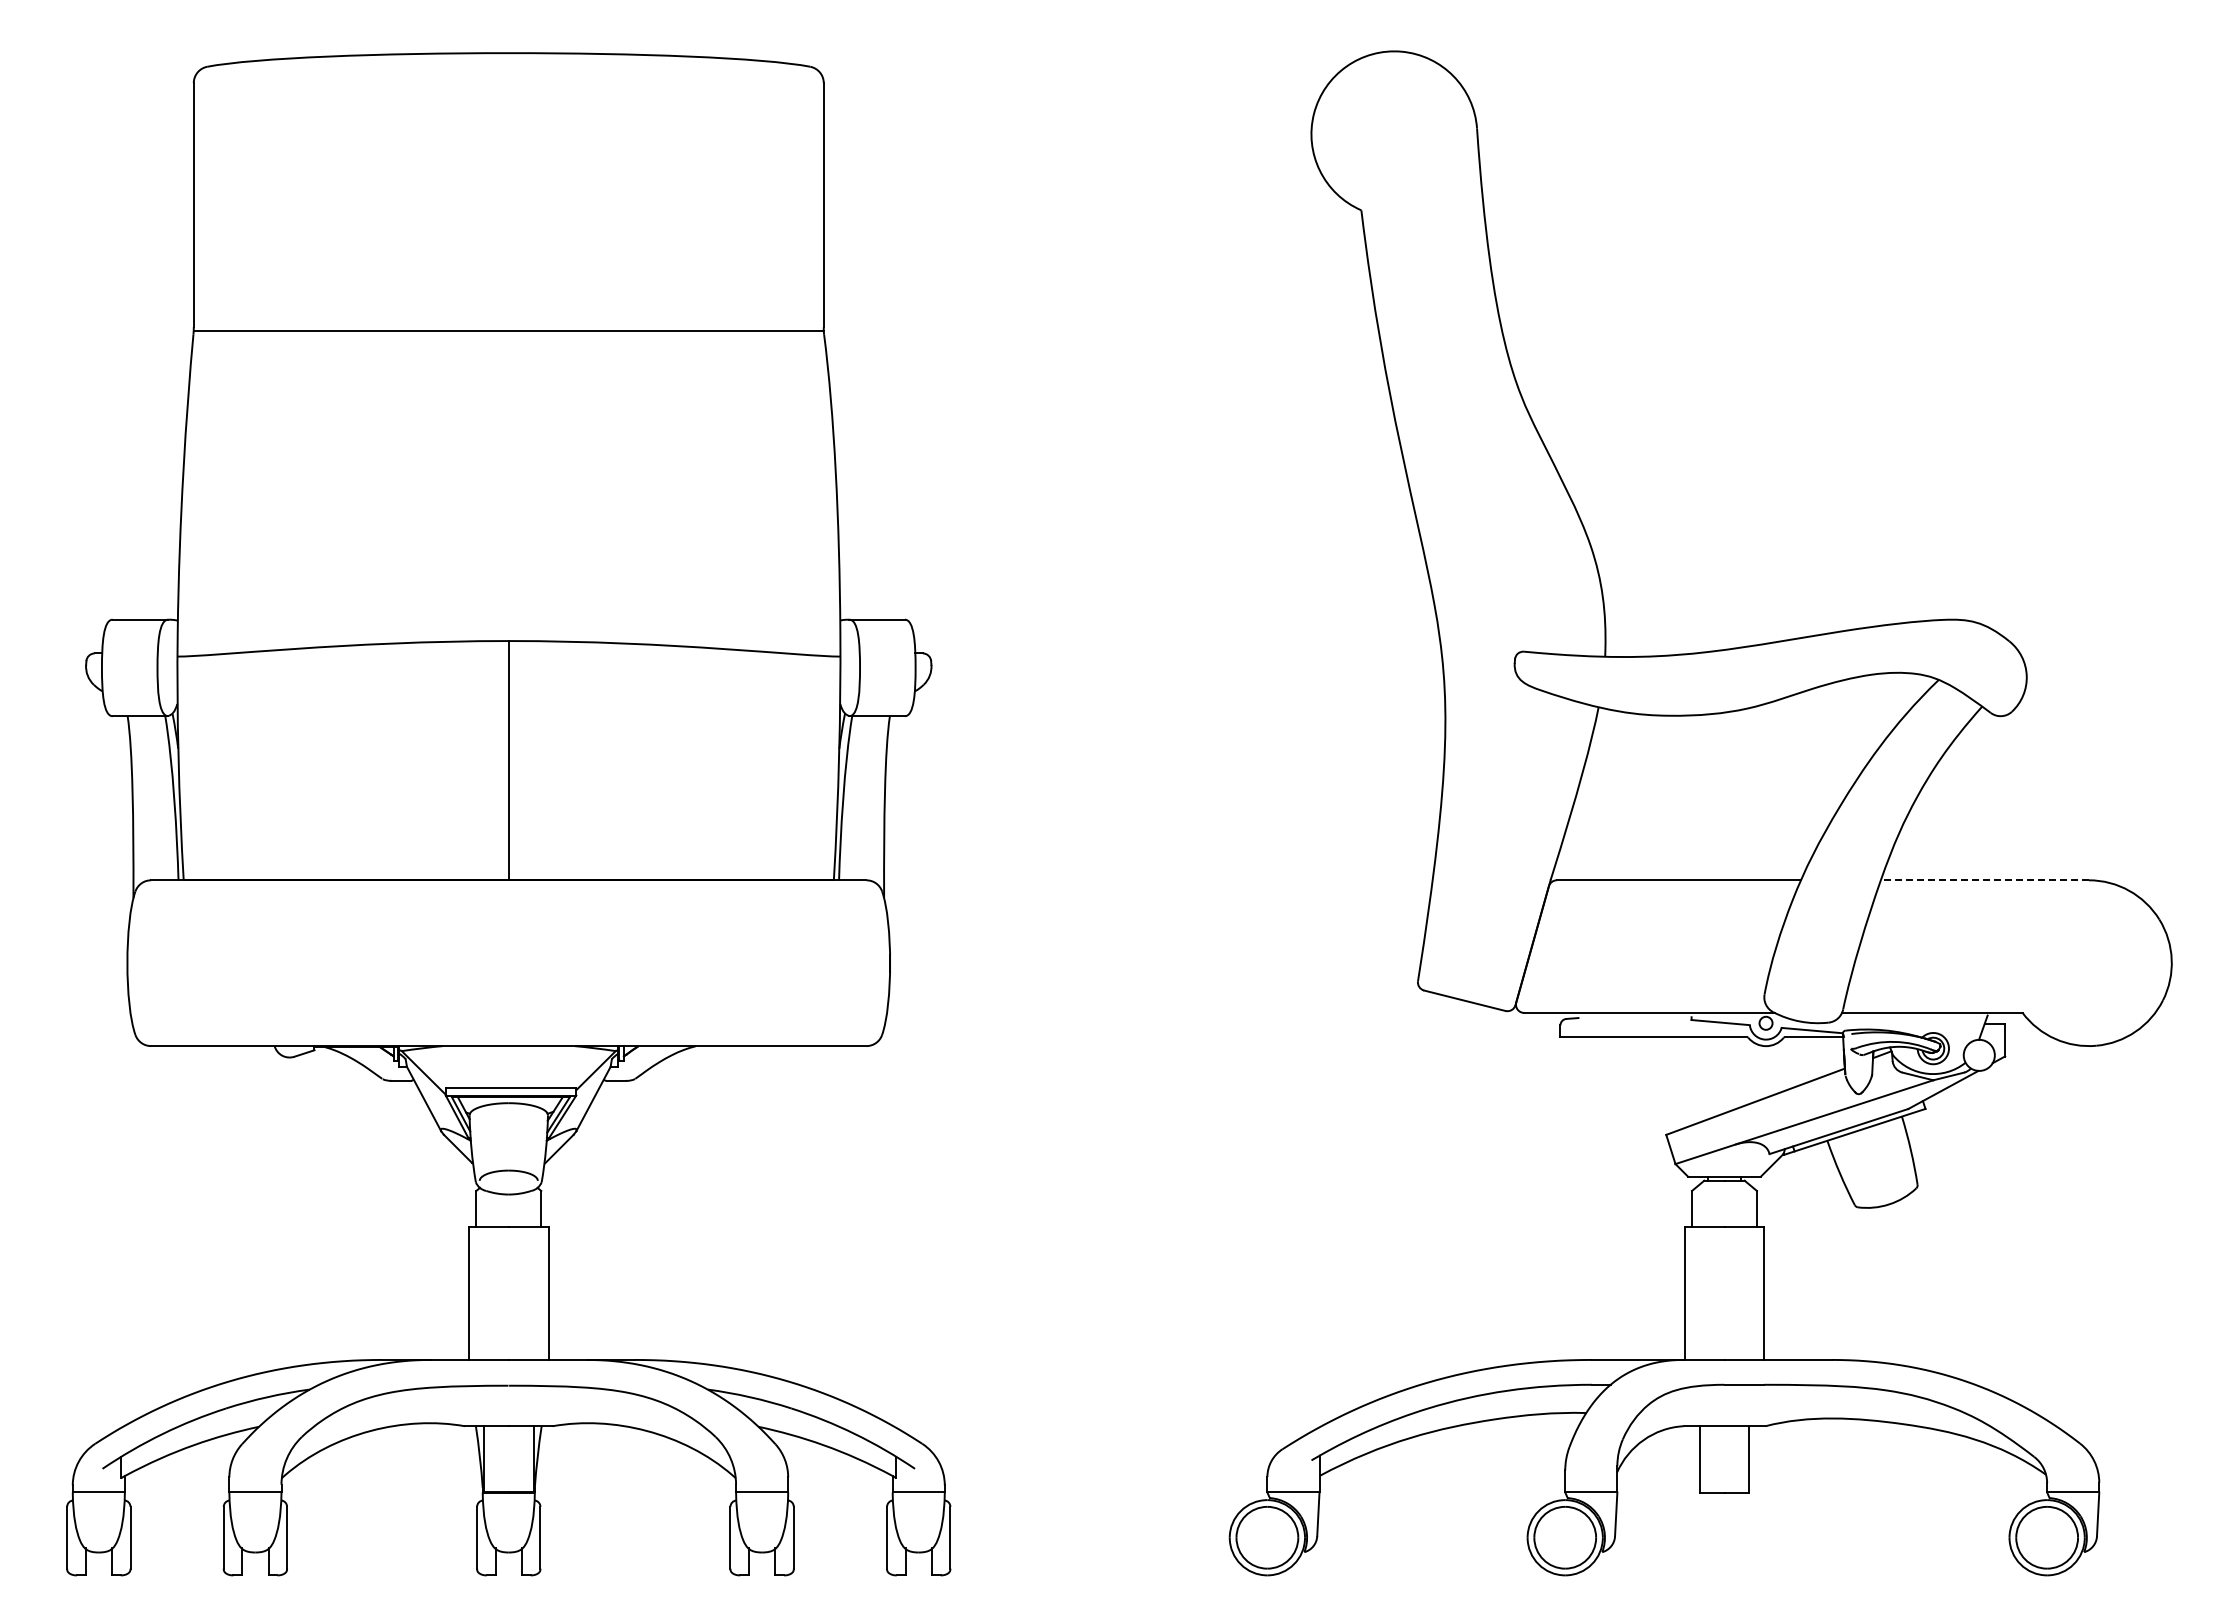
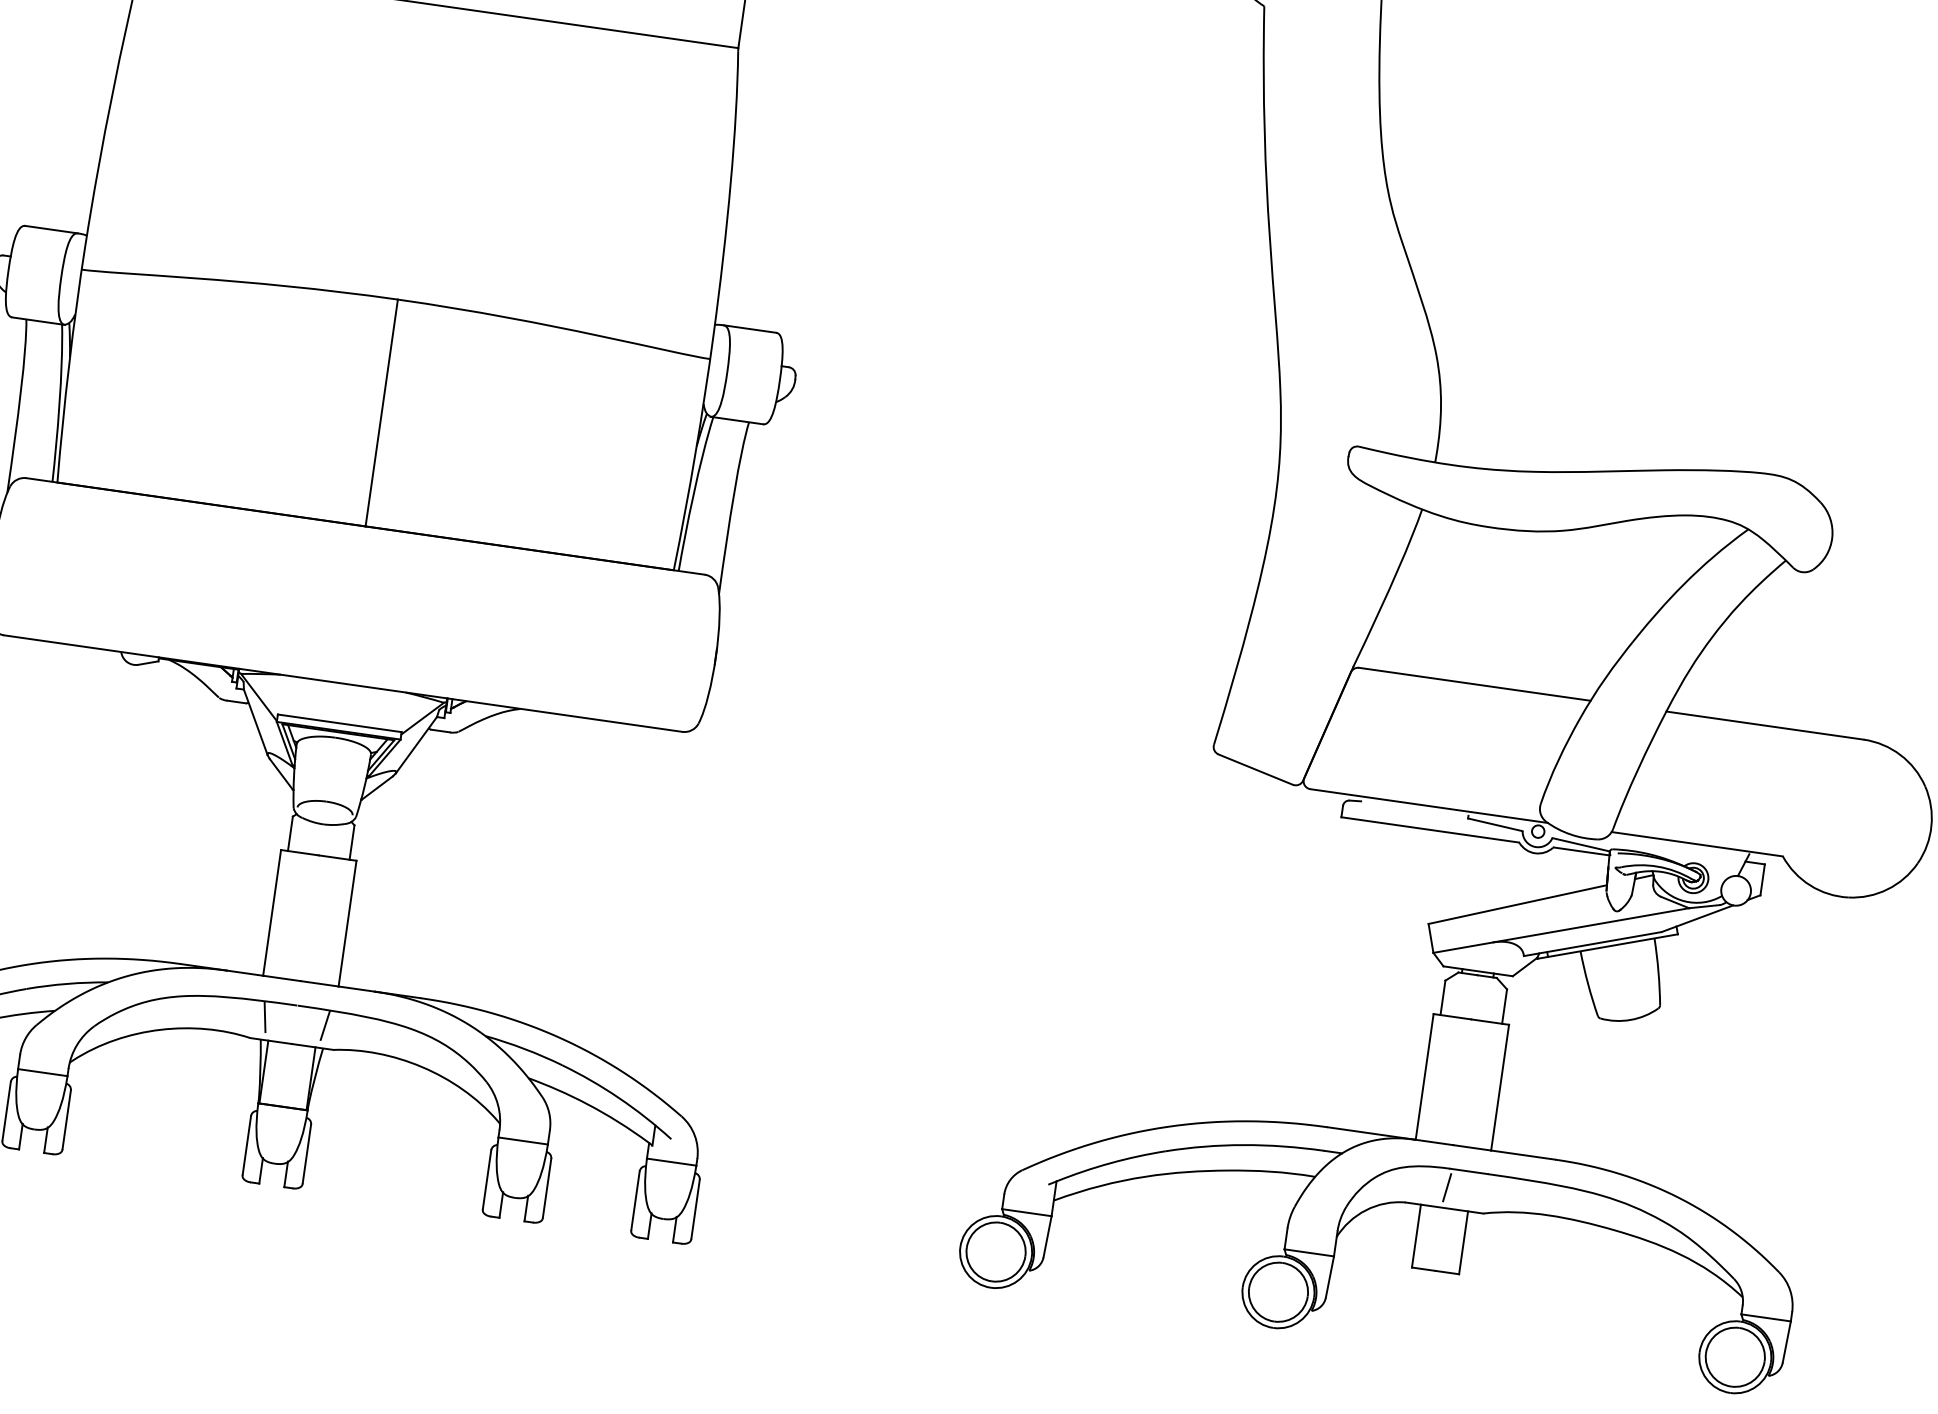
line: (1984, 880) -> (1764, 725), dashed -> solid
line: (476, 1402) -> (264, 1017), added
line: (540, 1402) -> (325, 1025), added
line: (1724, 1404) -> (1447, 1187), added

